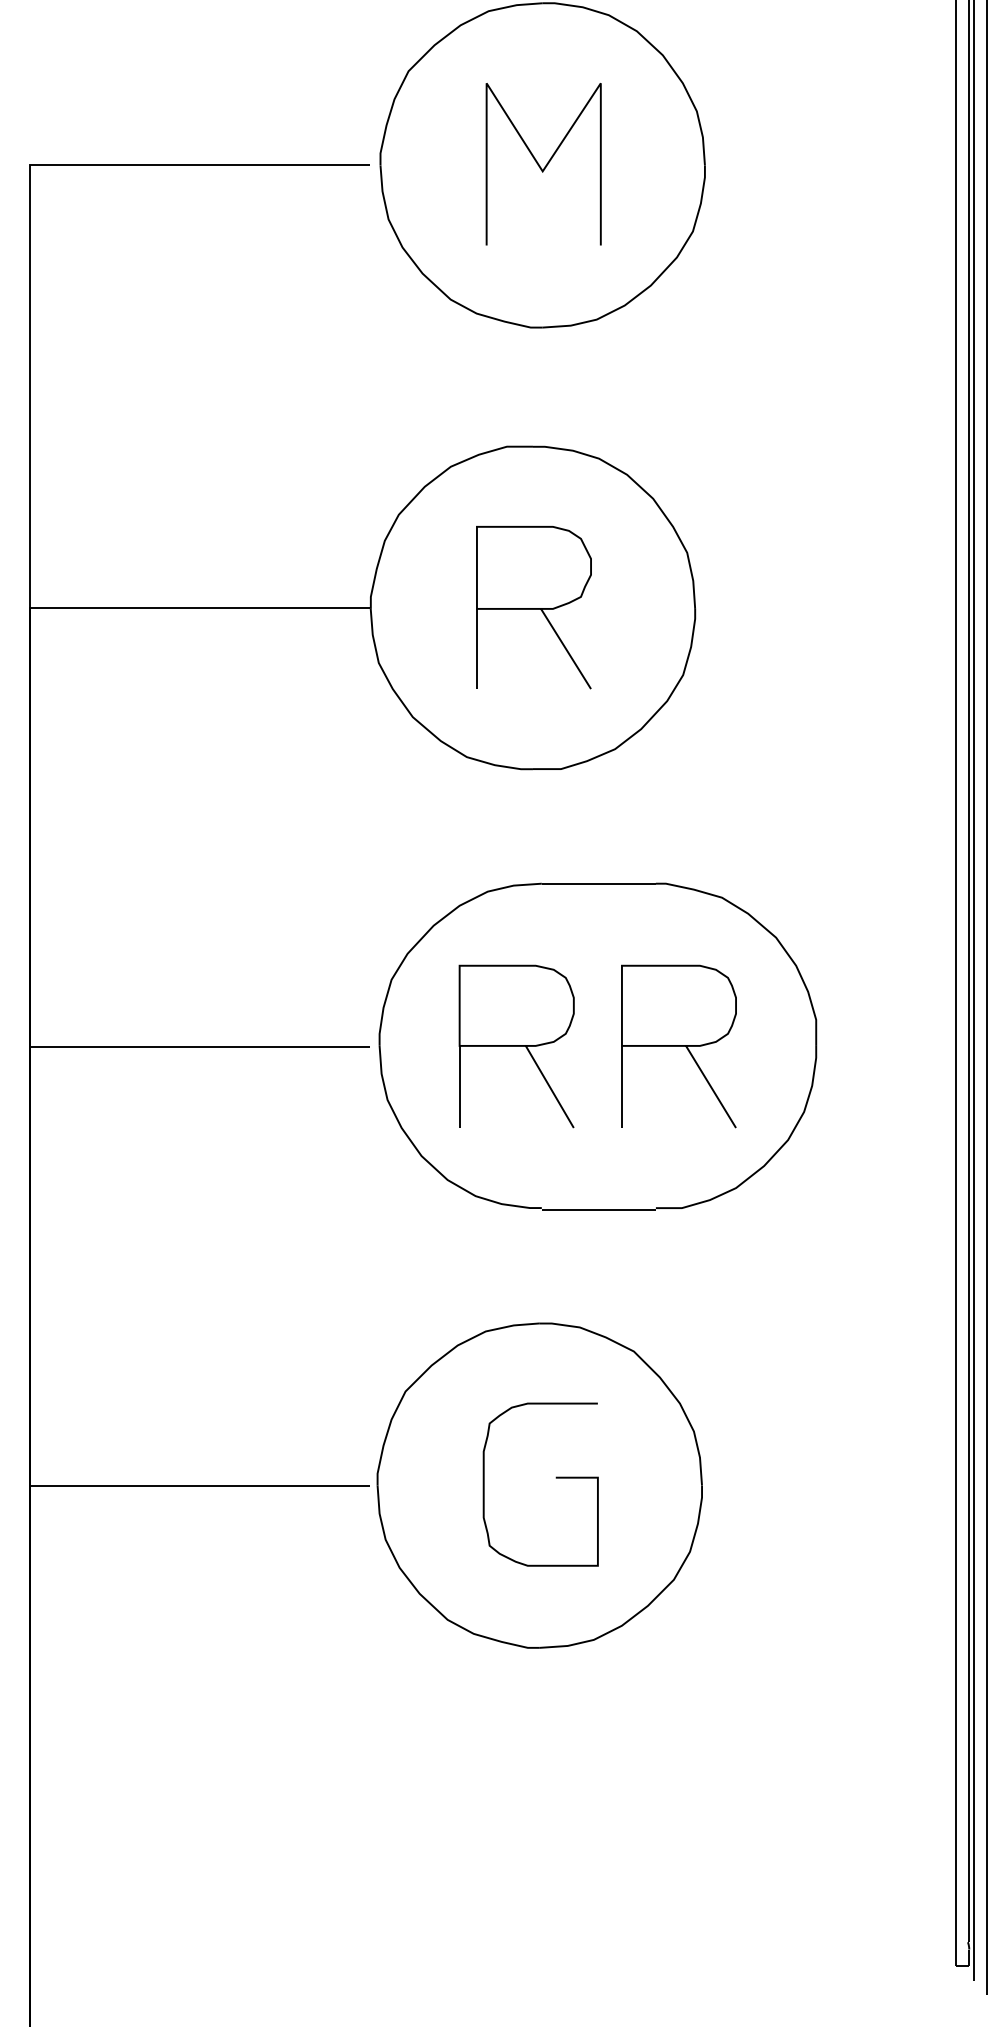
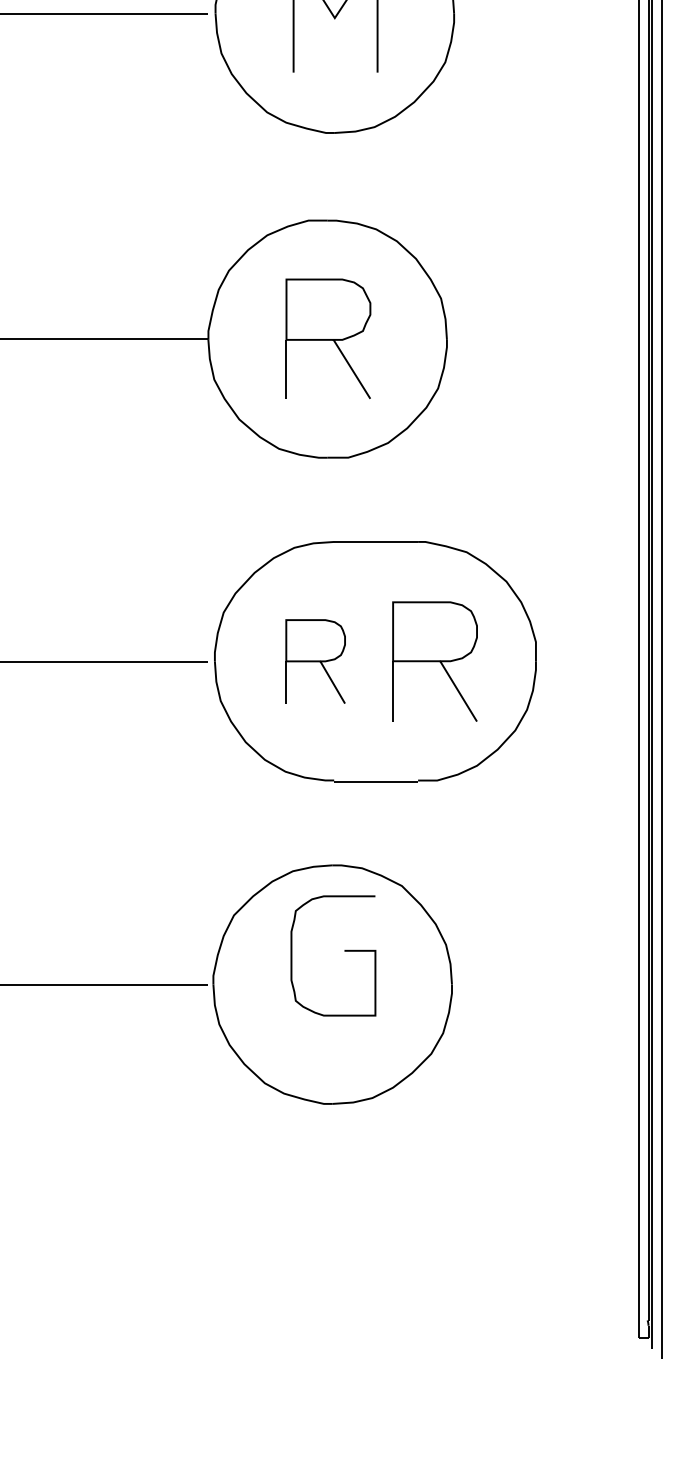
part: (516, 1046) -> (315, 661), size x0.7
curve: (555, 1477) -> (344, 950), moved

